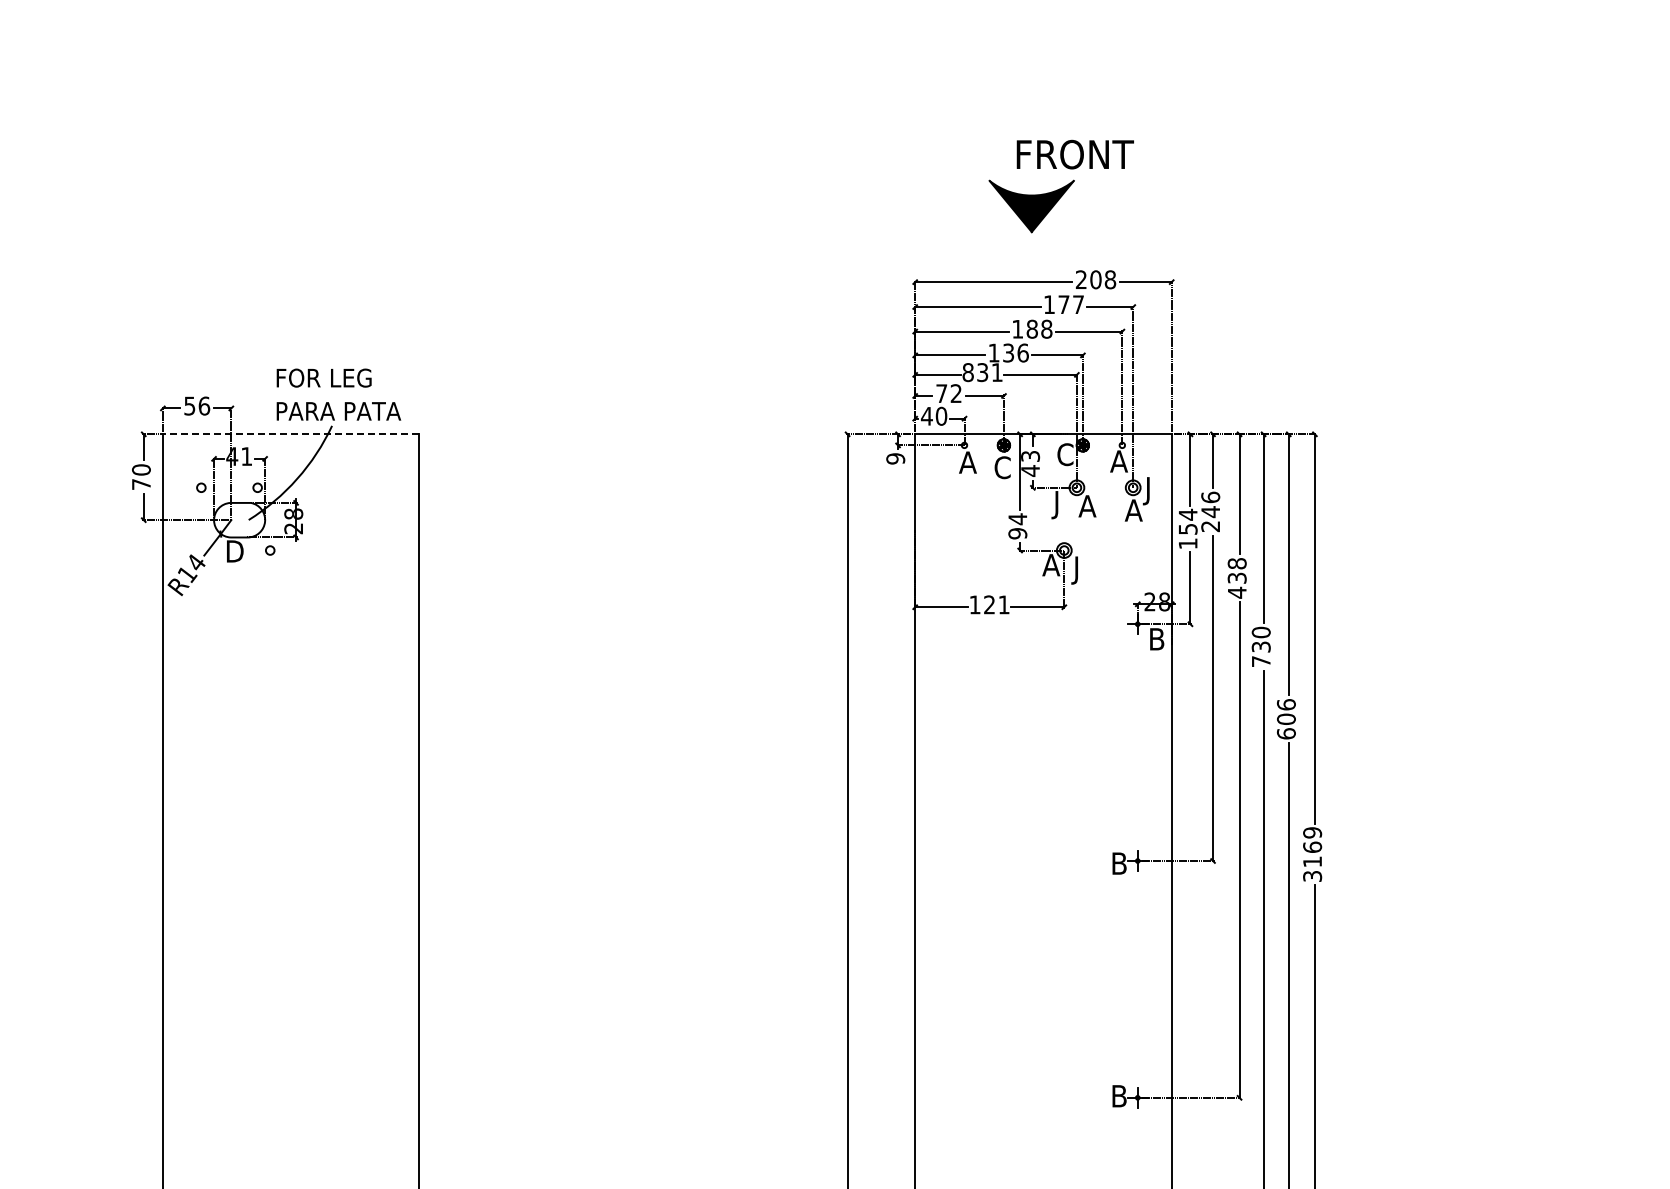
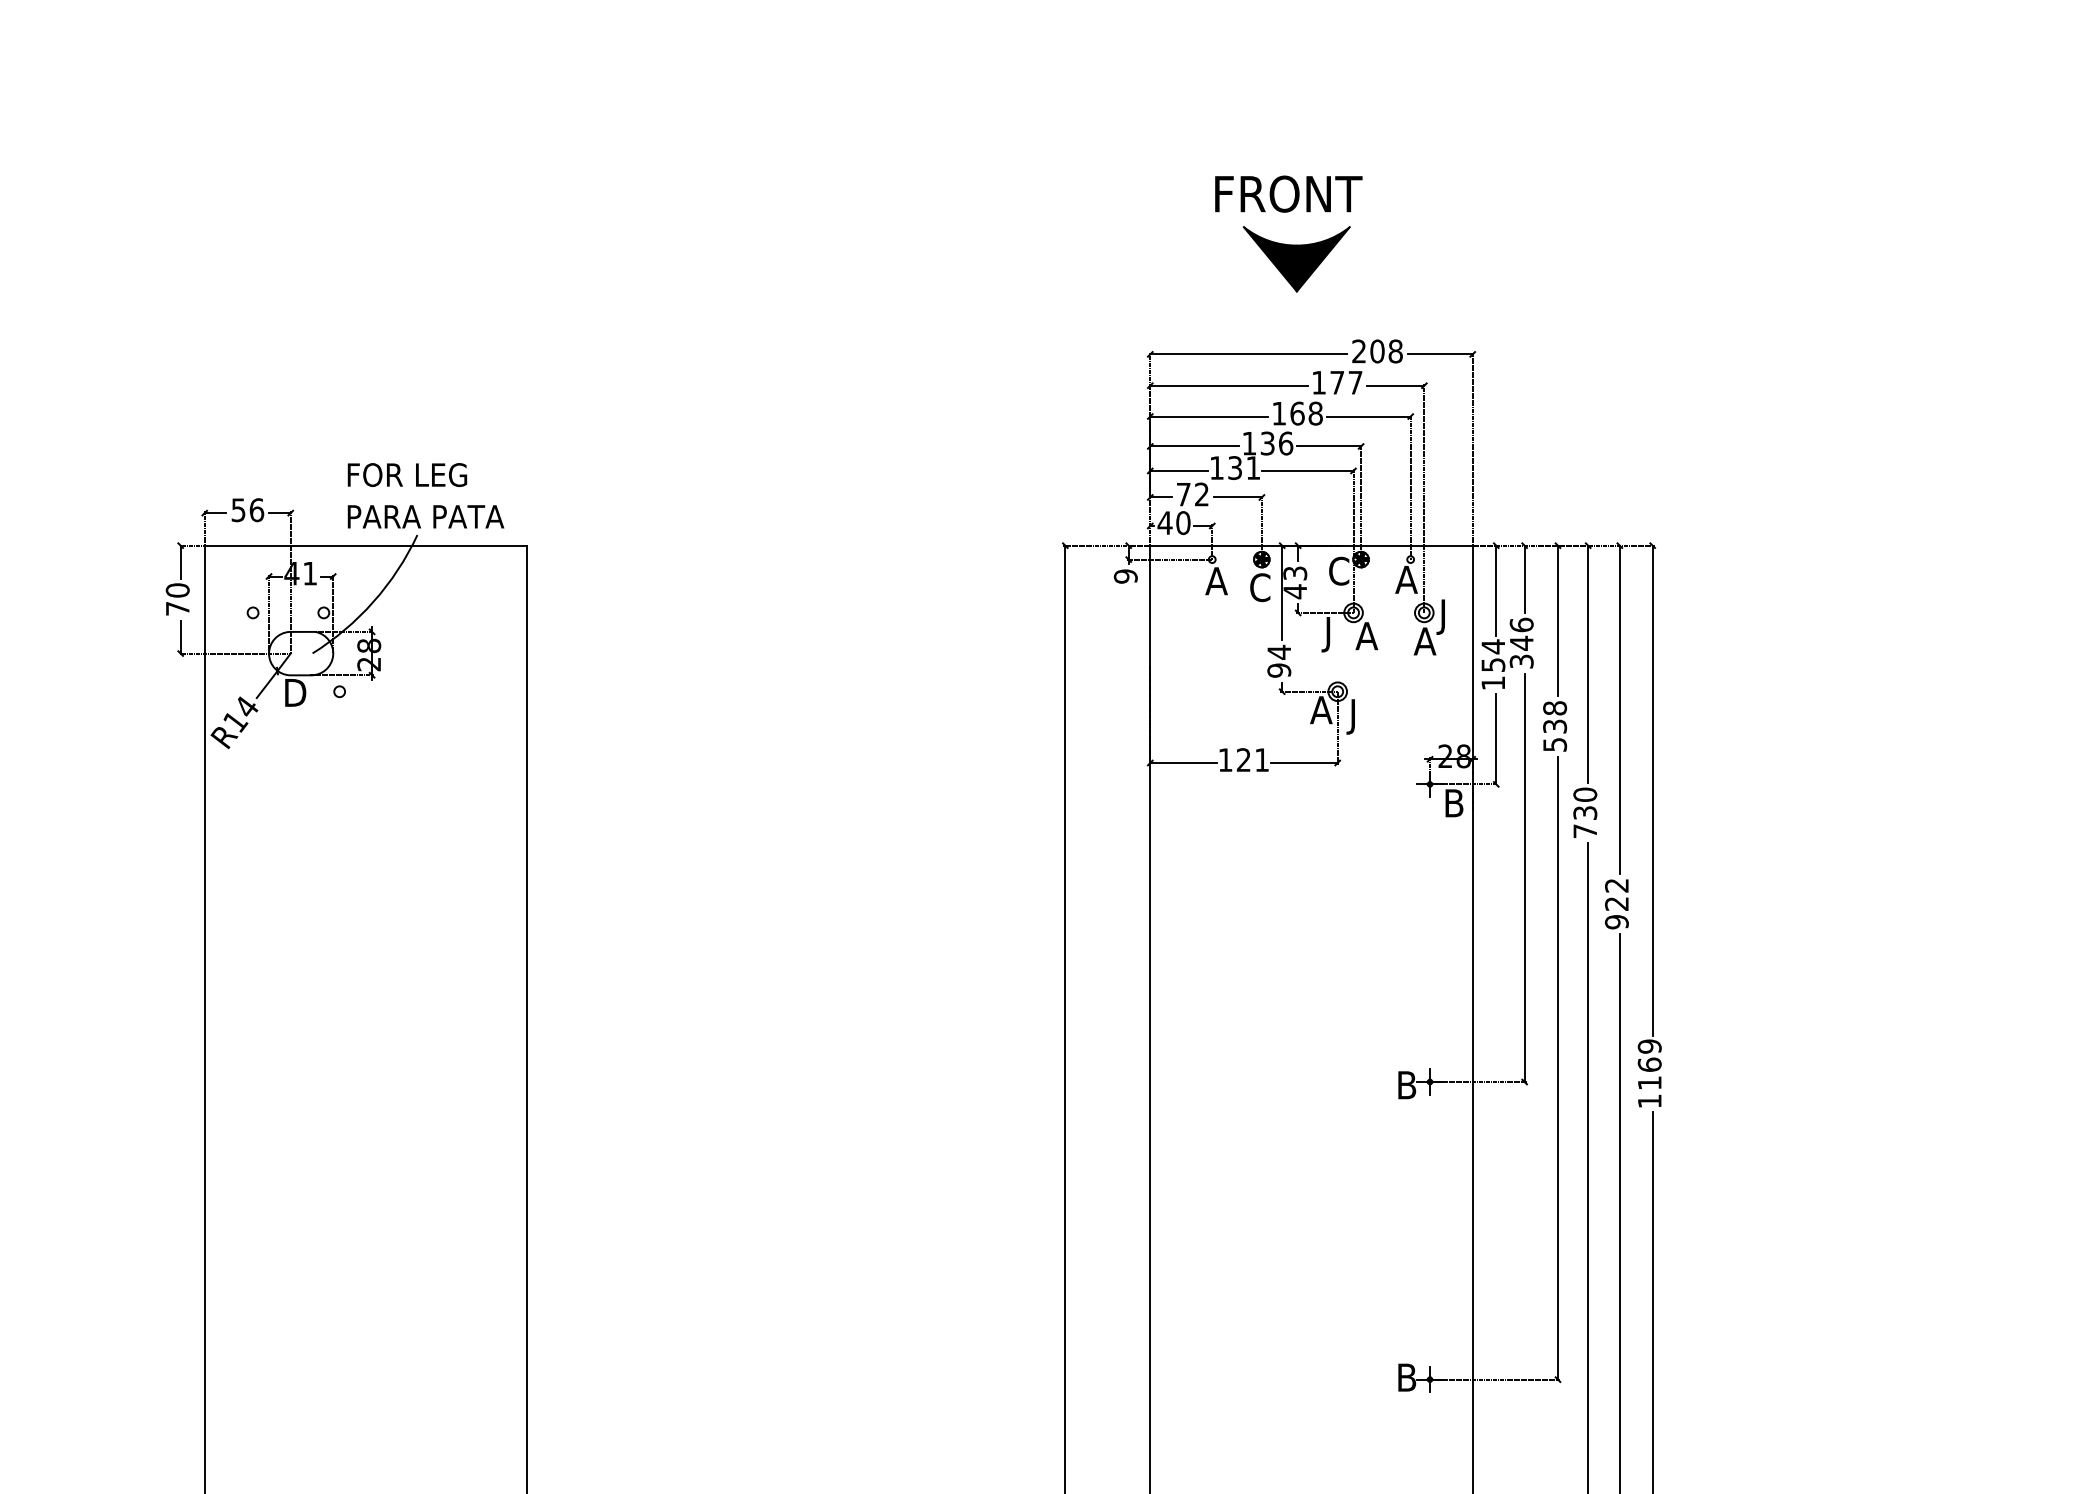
text: (1074, 154) -> (1287, 193), moved
text: (1032, 328) -> (1297, 412), 188 -> 168
text: (967, 372) -> (1216, 467), 831 -> 131
line: (290, 434) -> (365, 545), dashed -> solid
text: (1210, 526) -> (1521, 661), 246 -> 346
text: (1237, 592) -> (1555, 744), 438 -> 538
text: (1285, 719) -> (1615, 904), 606 -> 922
text: (1312, 876) -> (1649, 1101), 3169 -> 1169

